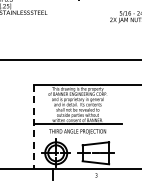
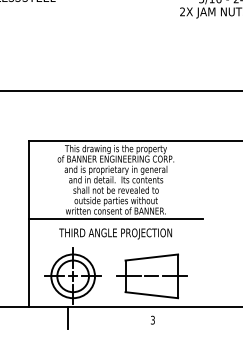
line: (34, 126) -> (30, 223), dashed -> solid

